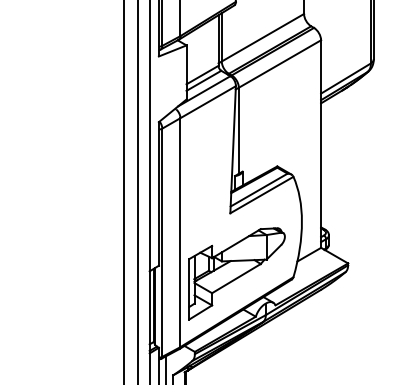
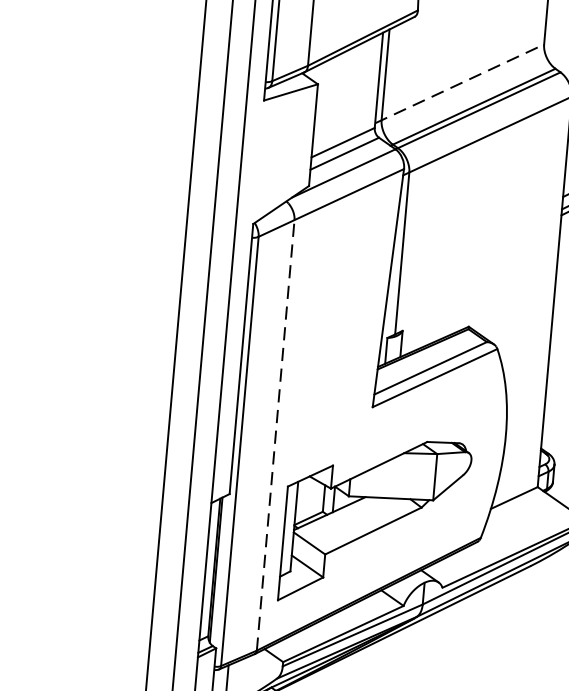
line: (261, 38) -> (460, 83), solid -> dashed
line: (180, 232) -> (275, 435), solid -> dashed

